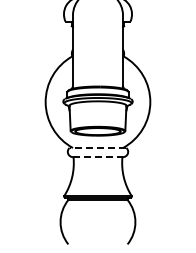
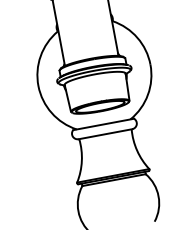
line: (97, 148) -> (103, 125), dashed -> solid
line: (97, 157) -> (105, 134), dashed -> solid

